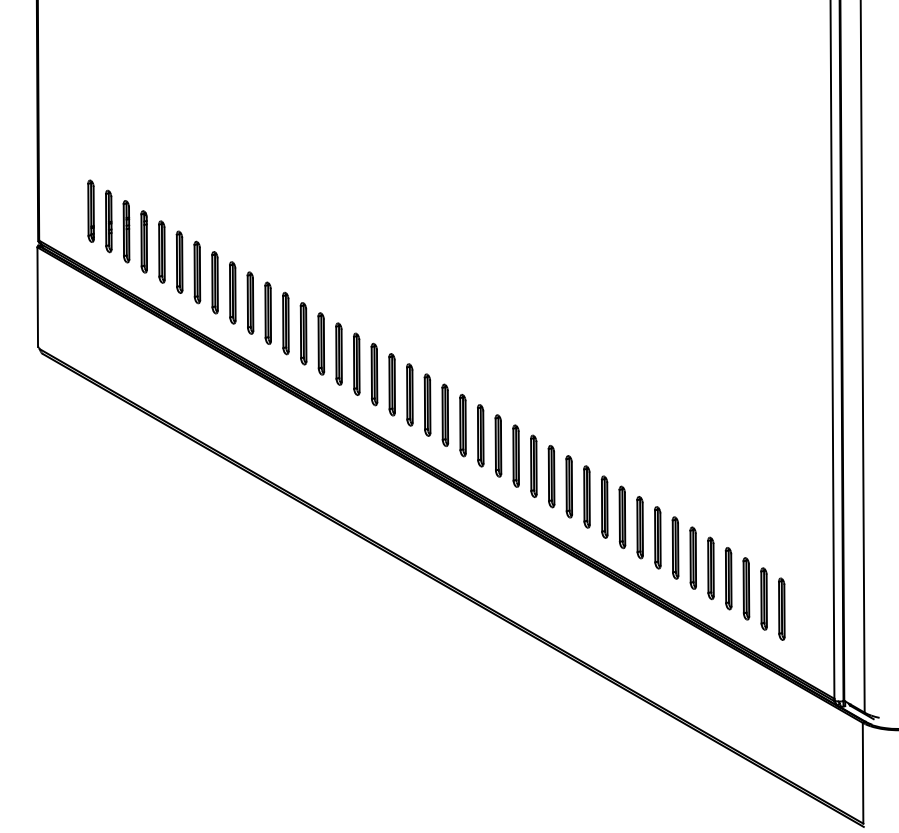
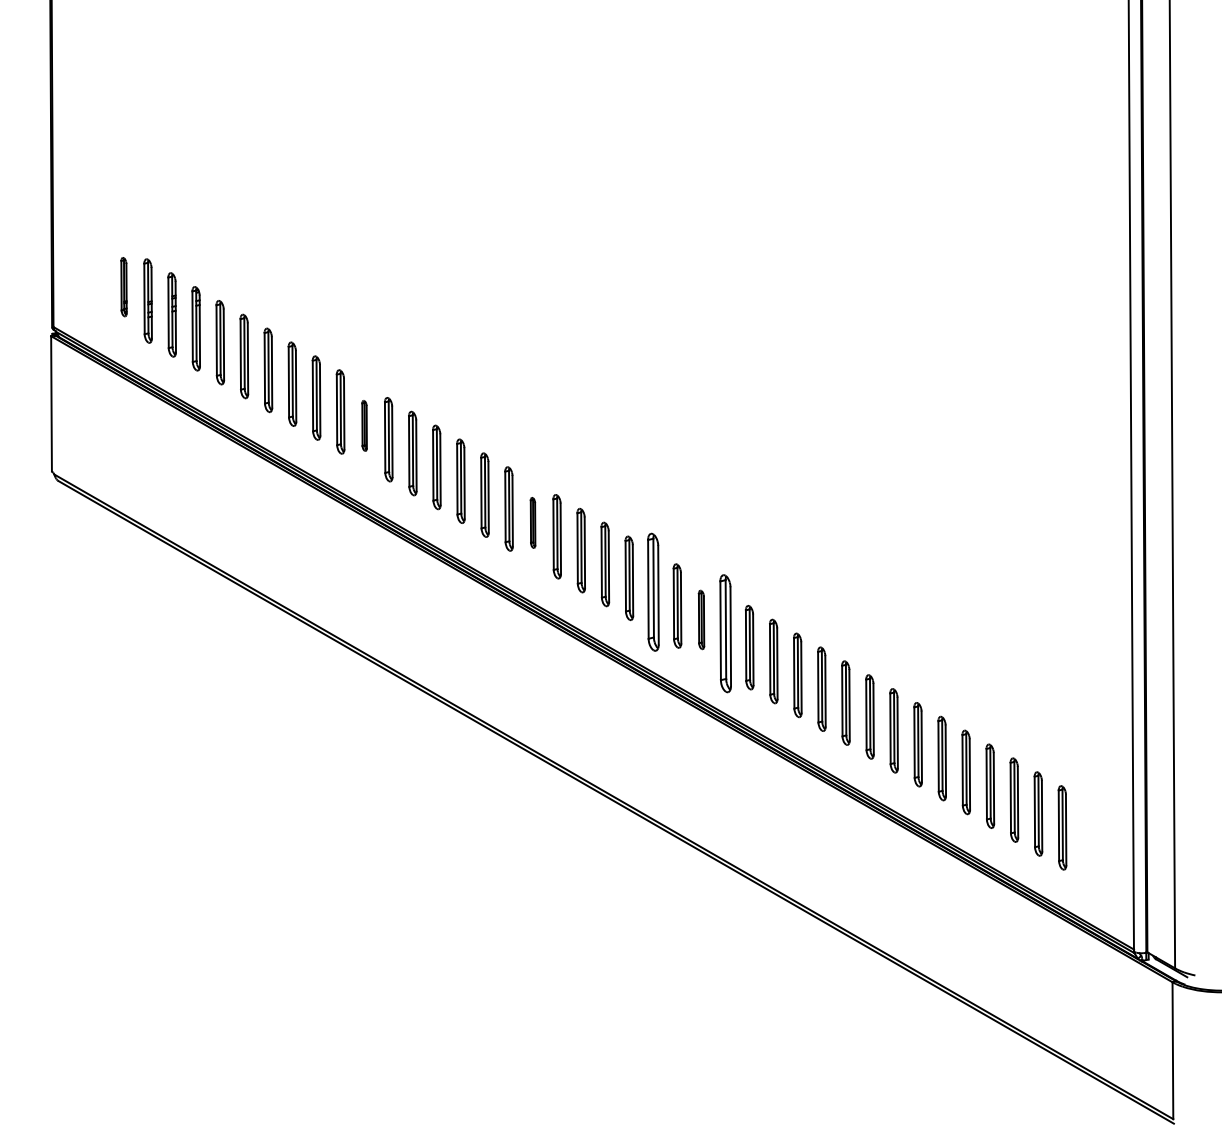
part: (90, 210) -> (123, 286), size x0.7
part: (268, 313) -> (364, 425), size x0.6
part: (391, 384) -> (532, 522), size x0.6
part: (480, 435) -> (653, 591), size x1.4
part: (516, 455) -> (701, 619), size x0.7
part: (533, 466) -> (725, 633), size x1.4

